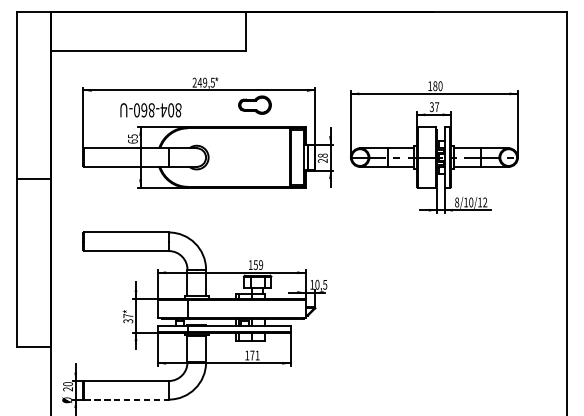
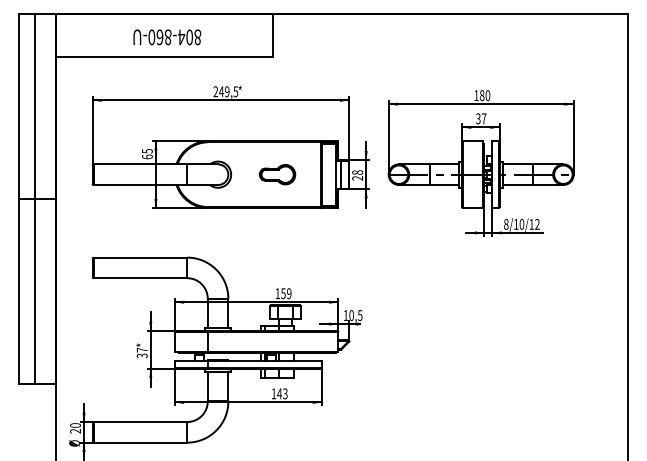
part: (254, 105) -> (277, 174), moved
text: (151, 110) -> (167, 37), moved
line: (30, 179) -> (34, 198), added
text: (254, 355) -> (282, 393), 171 -> 143
line: (126, 399) -> (140, 442), dashed -> solid

